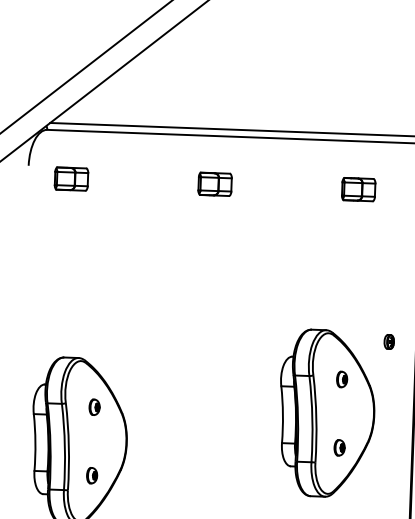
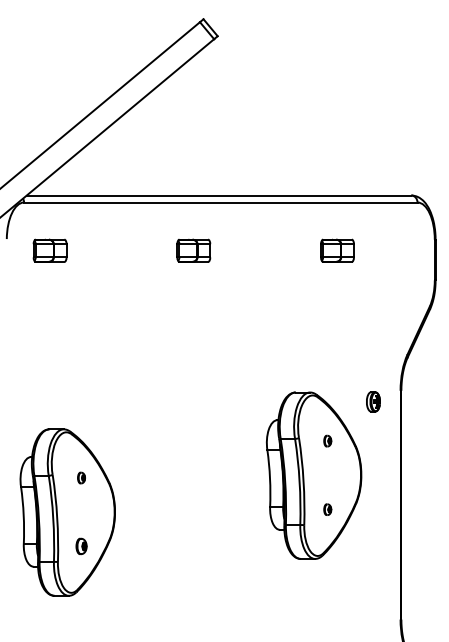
part: (389, 341) -> (373, 401), size x1.4
part: (341, 378) -> (327, 440), size x0.7
part: (94, 406) -> (81, 477), size x0.7
part: (339, 447) -> (327, 509), size x0.7

